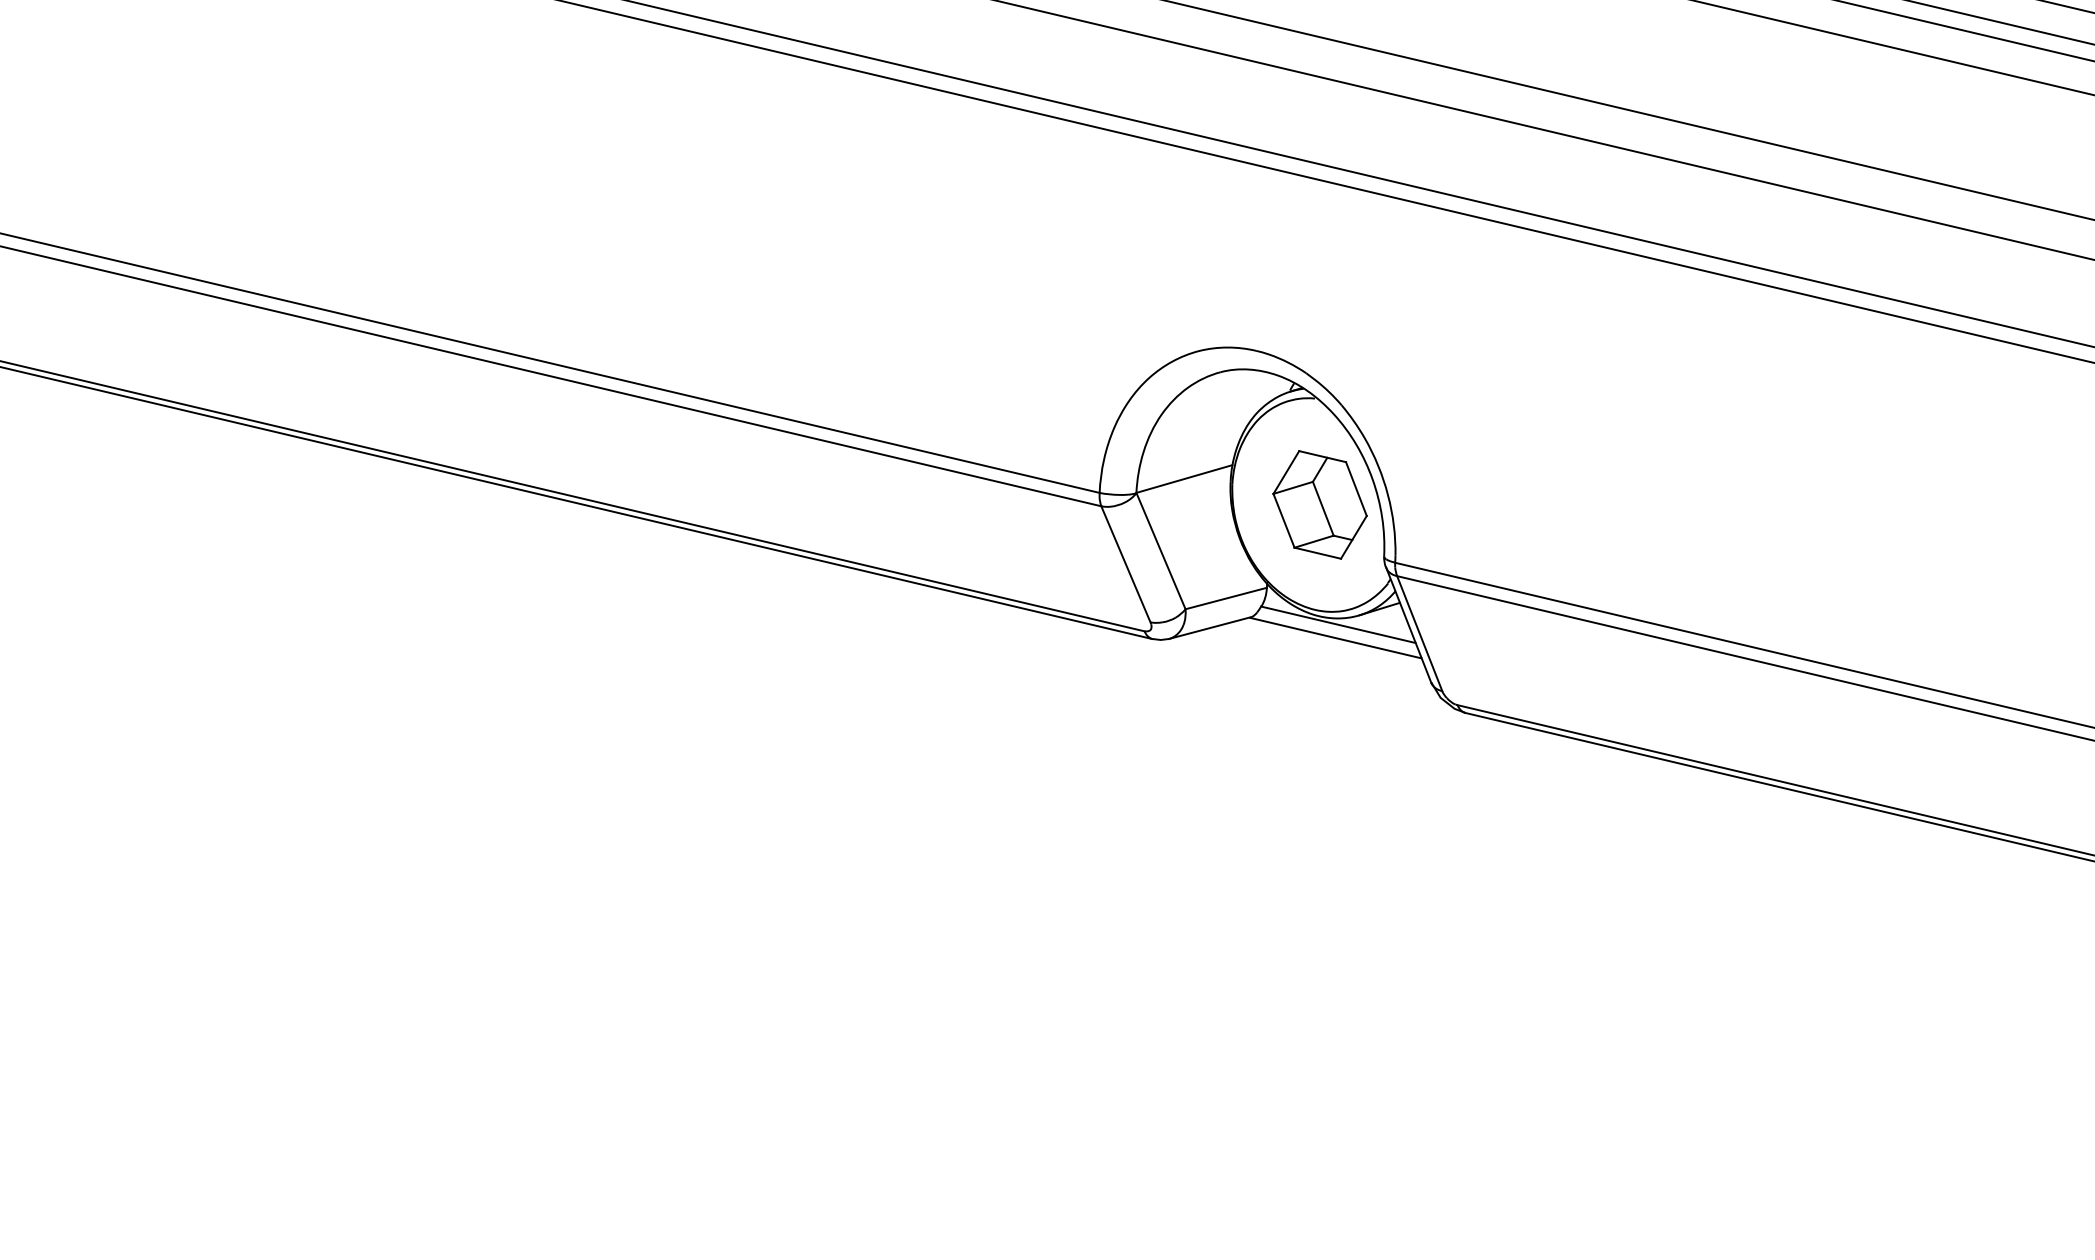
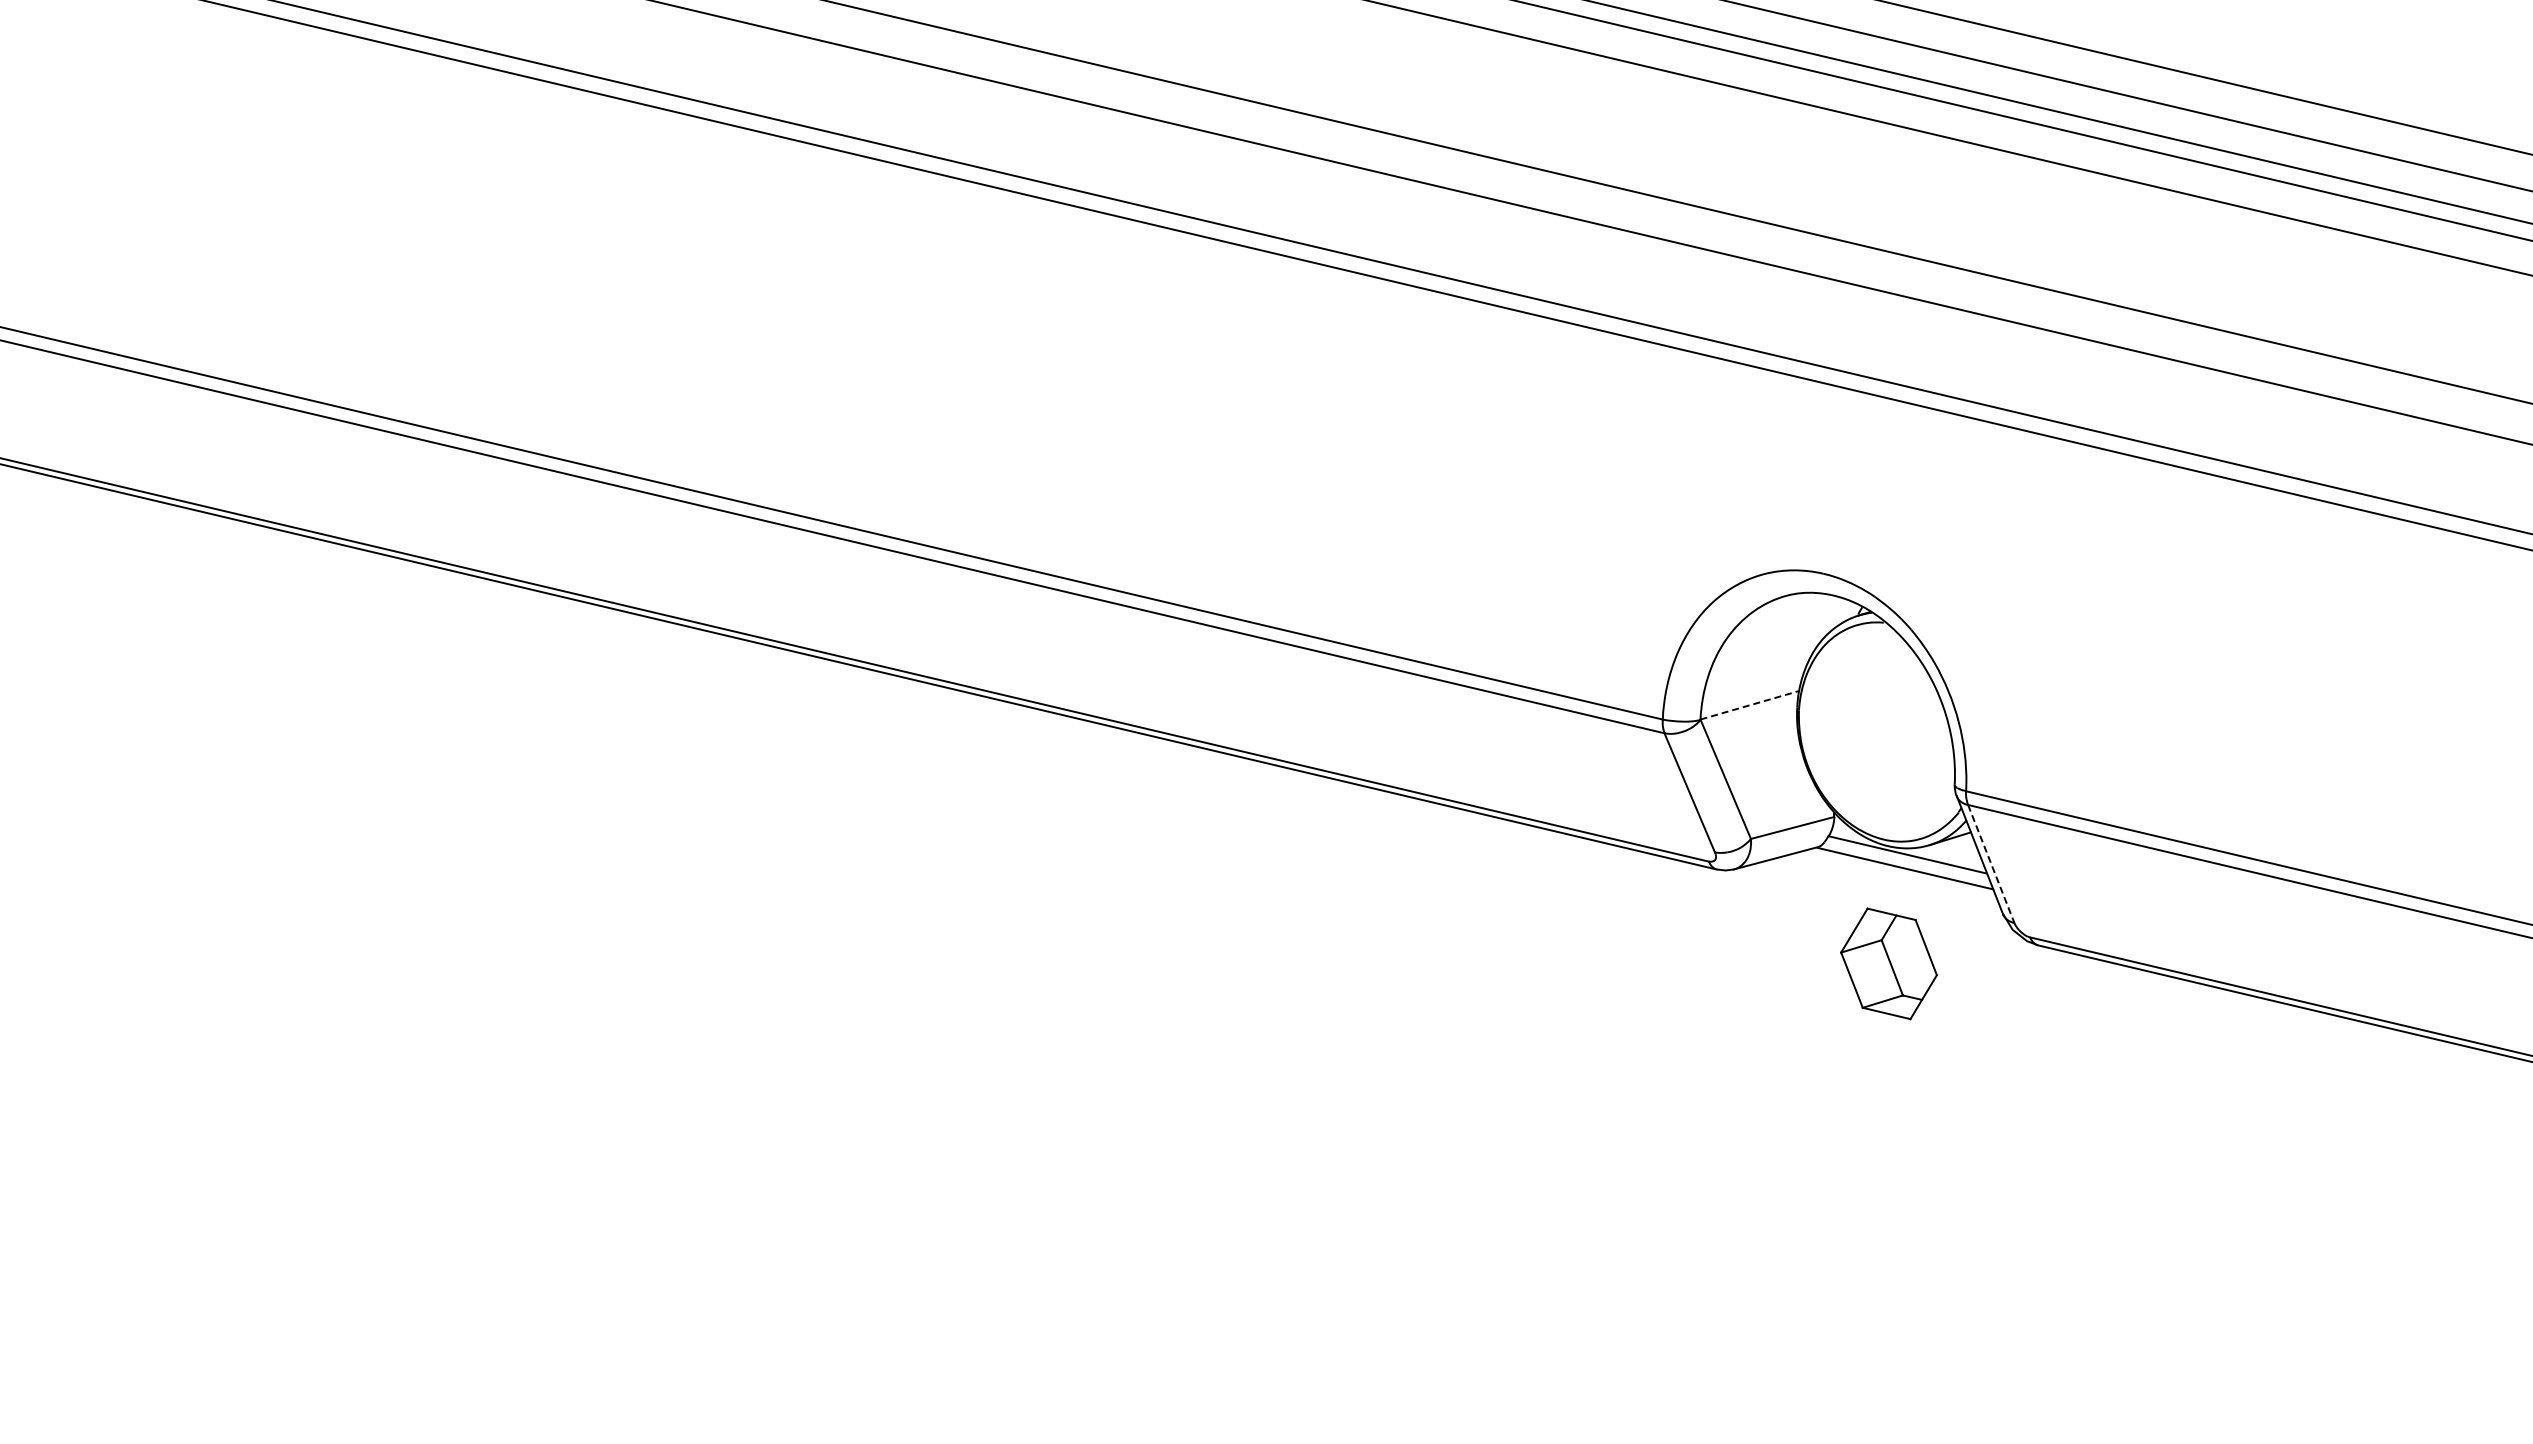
line: (1185, 479) -> (1750, 705), solid -> dashed
part: (1319, 504) -> (1888, 963), moved
line: (1419, 634) -> (1991, 864), solid -> dashed

